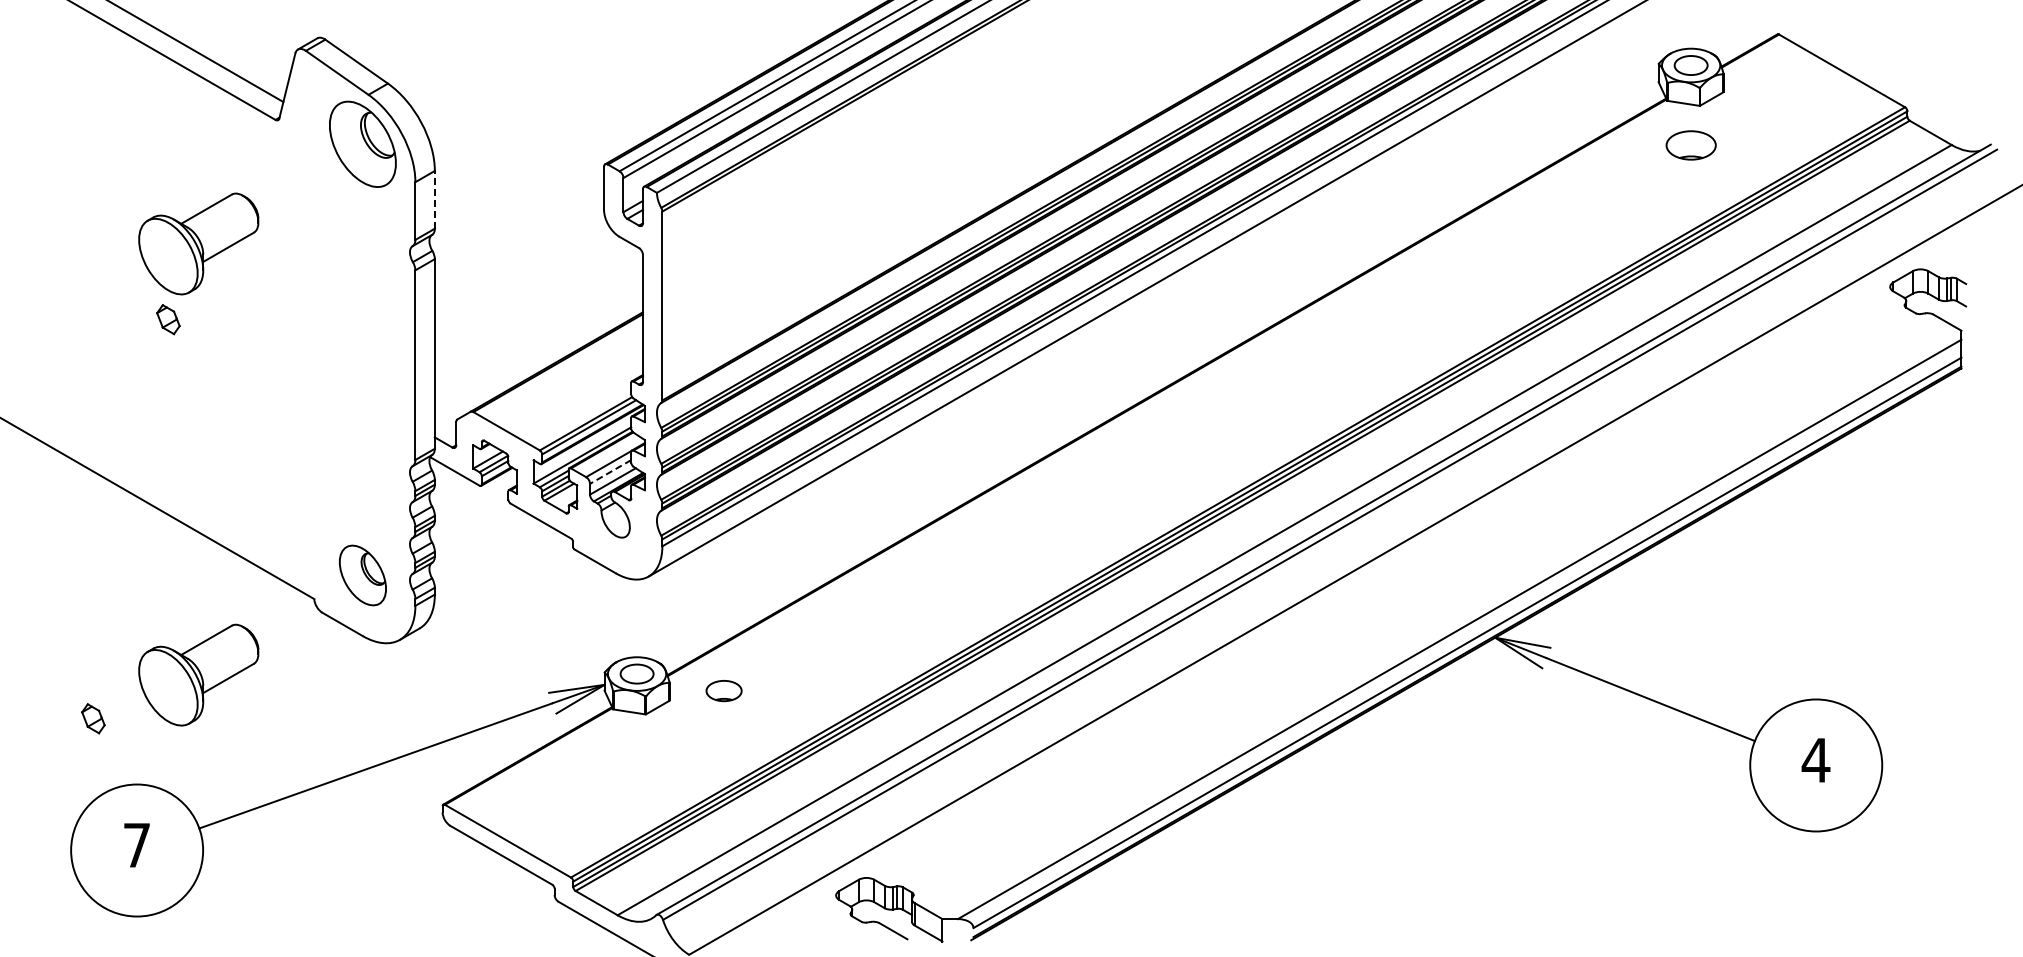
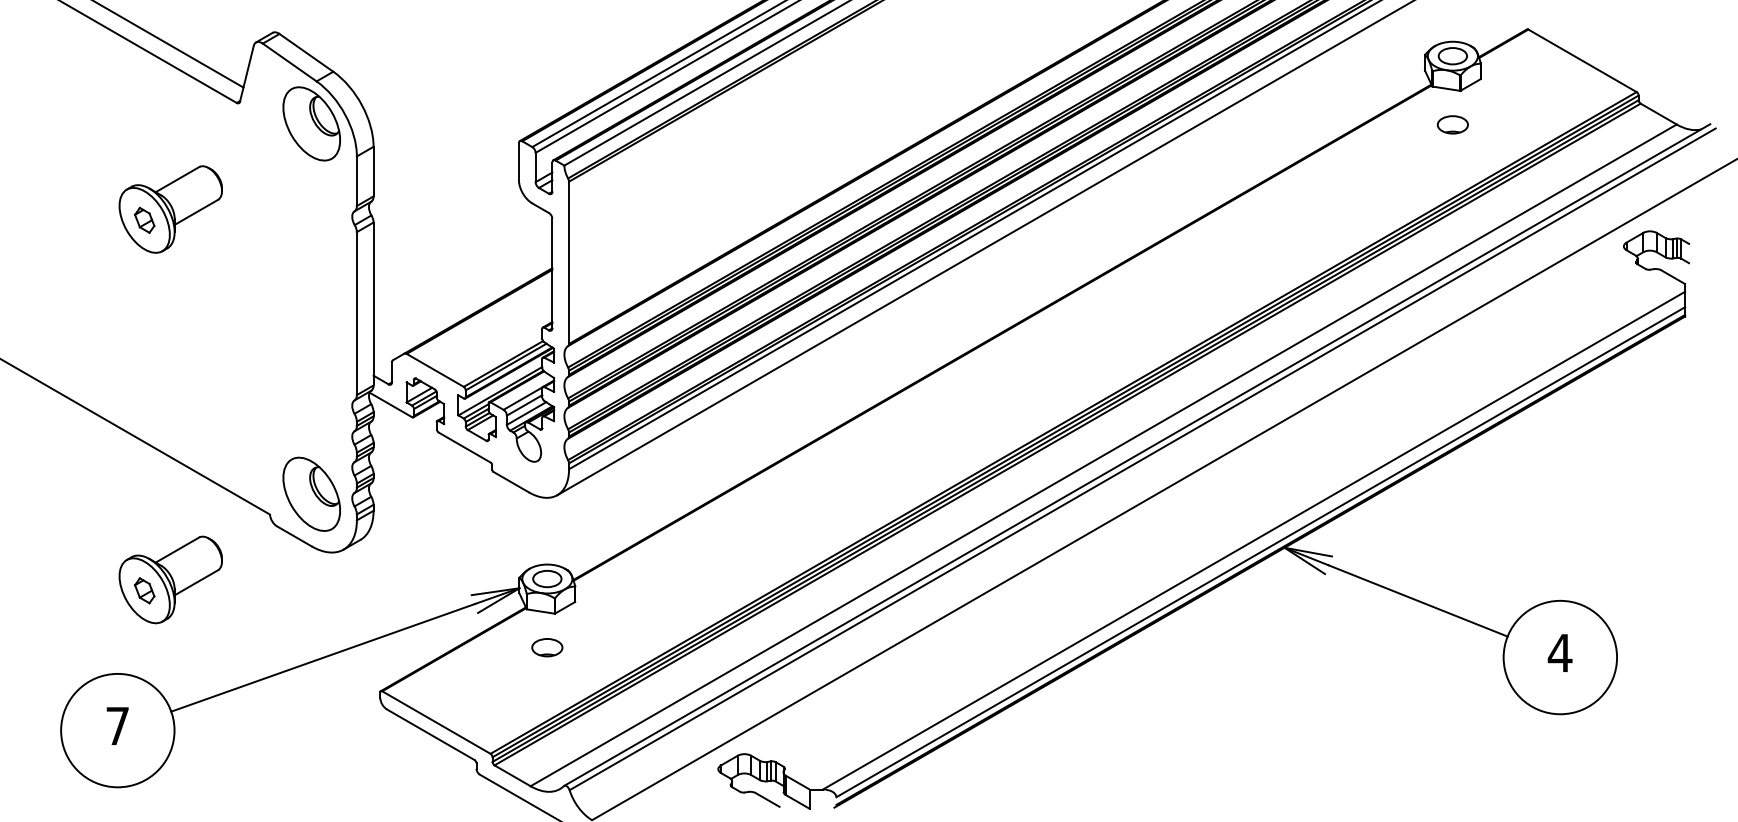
part: (1690, 145) -> (1452, 124), size x0.71
line: (434, 199) -> (373, 171), dashed -> solid
part: (168, 319) -> (144, 220), moved
line: (610, 471) -> (524, 404), dashed -> solid
part: (362, 575) -> (311, 494), size x1.43
part: (723, 691) -> (546, 648), moved
part: (93, 718) -> (144, 590), moved

